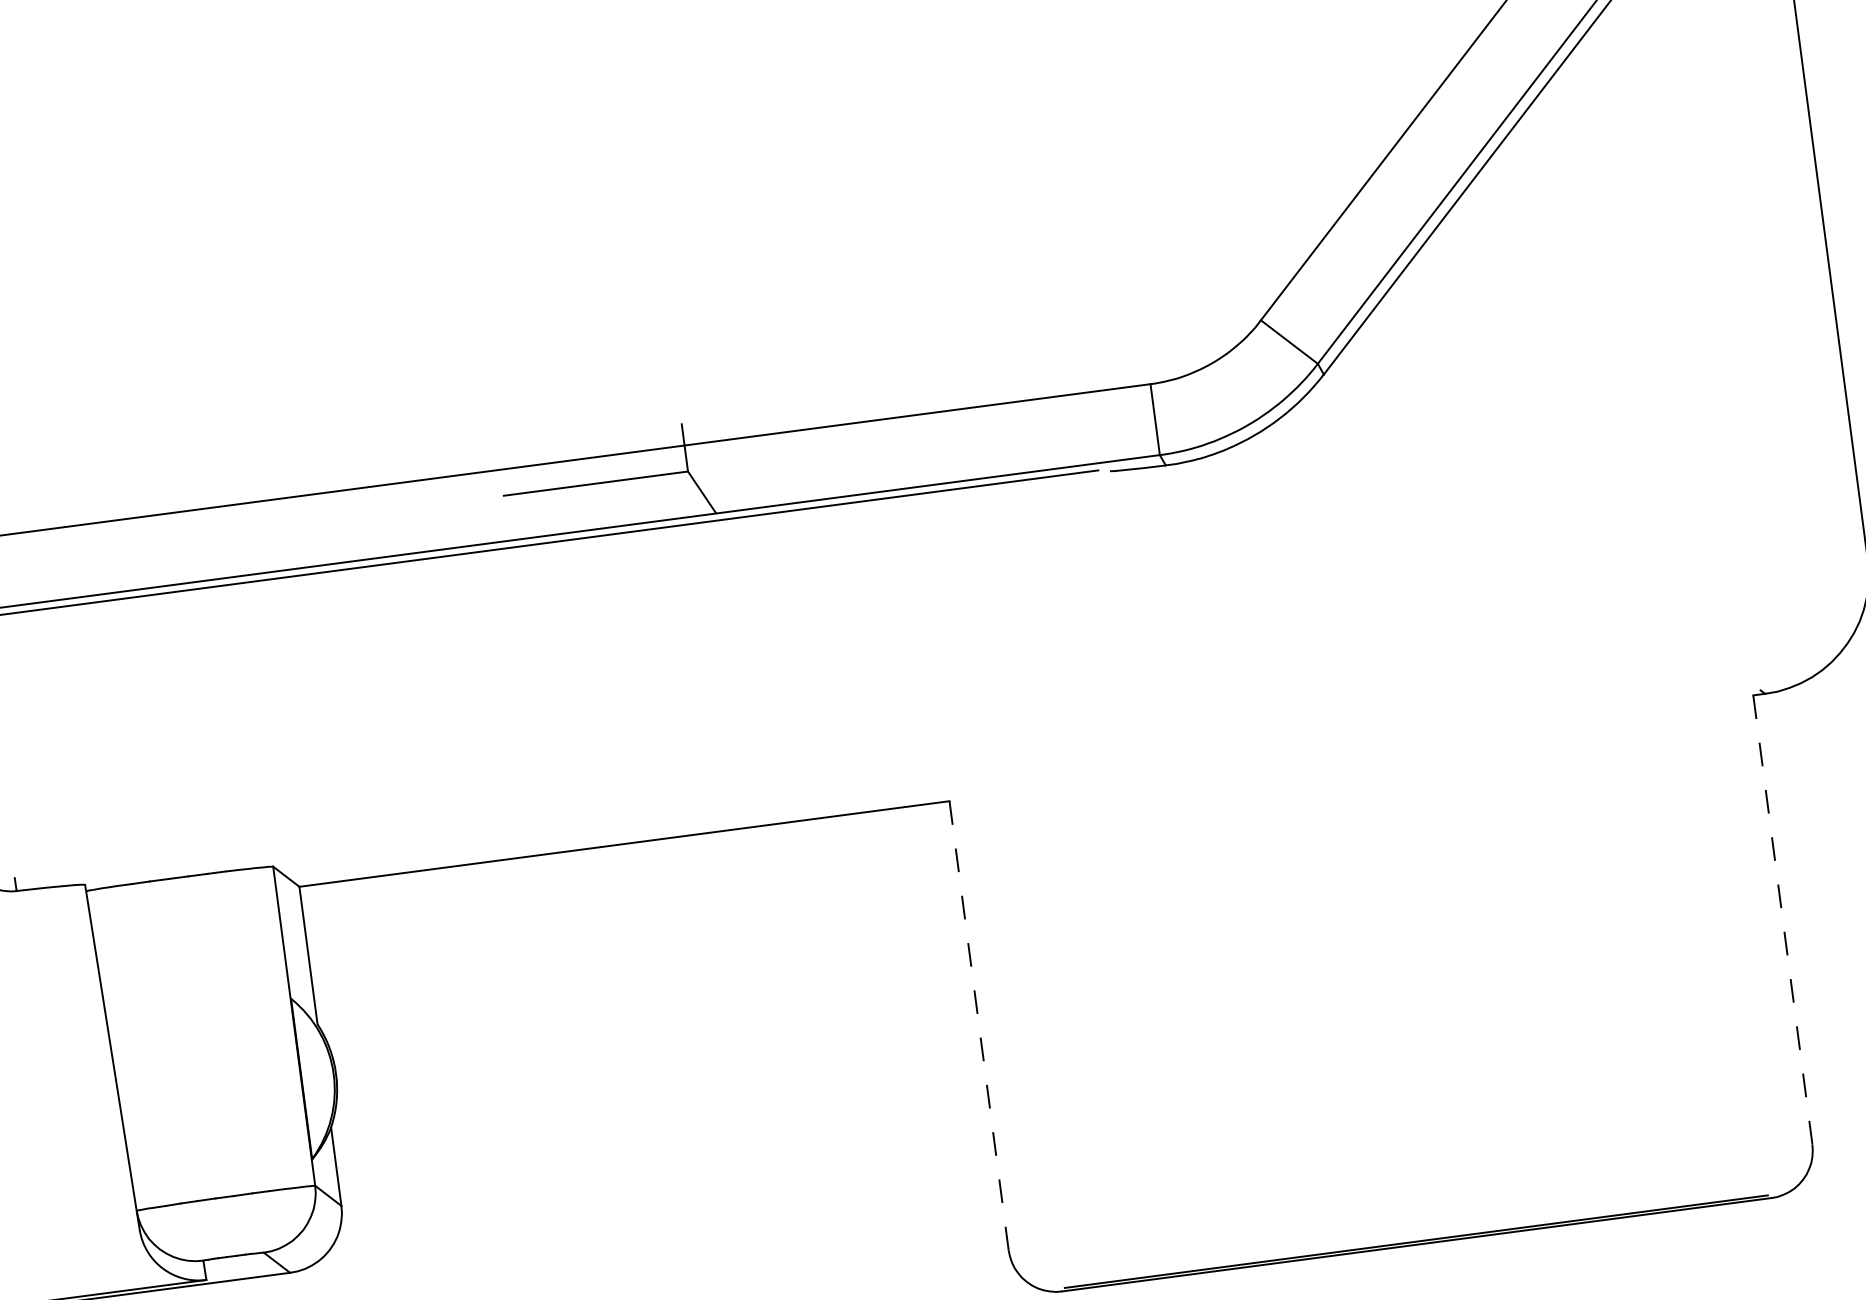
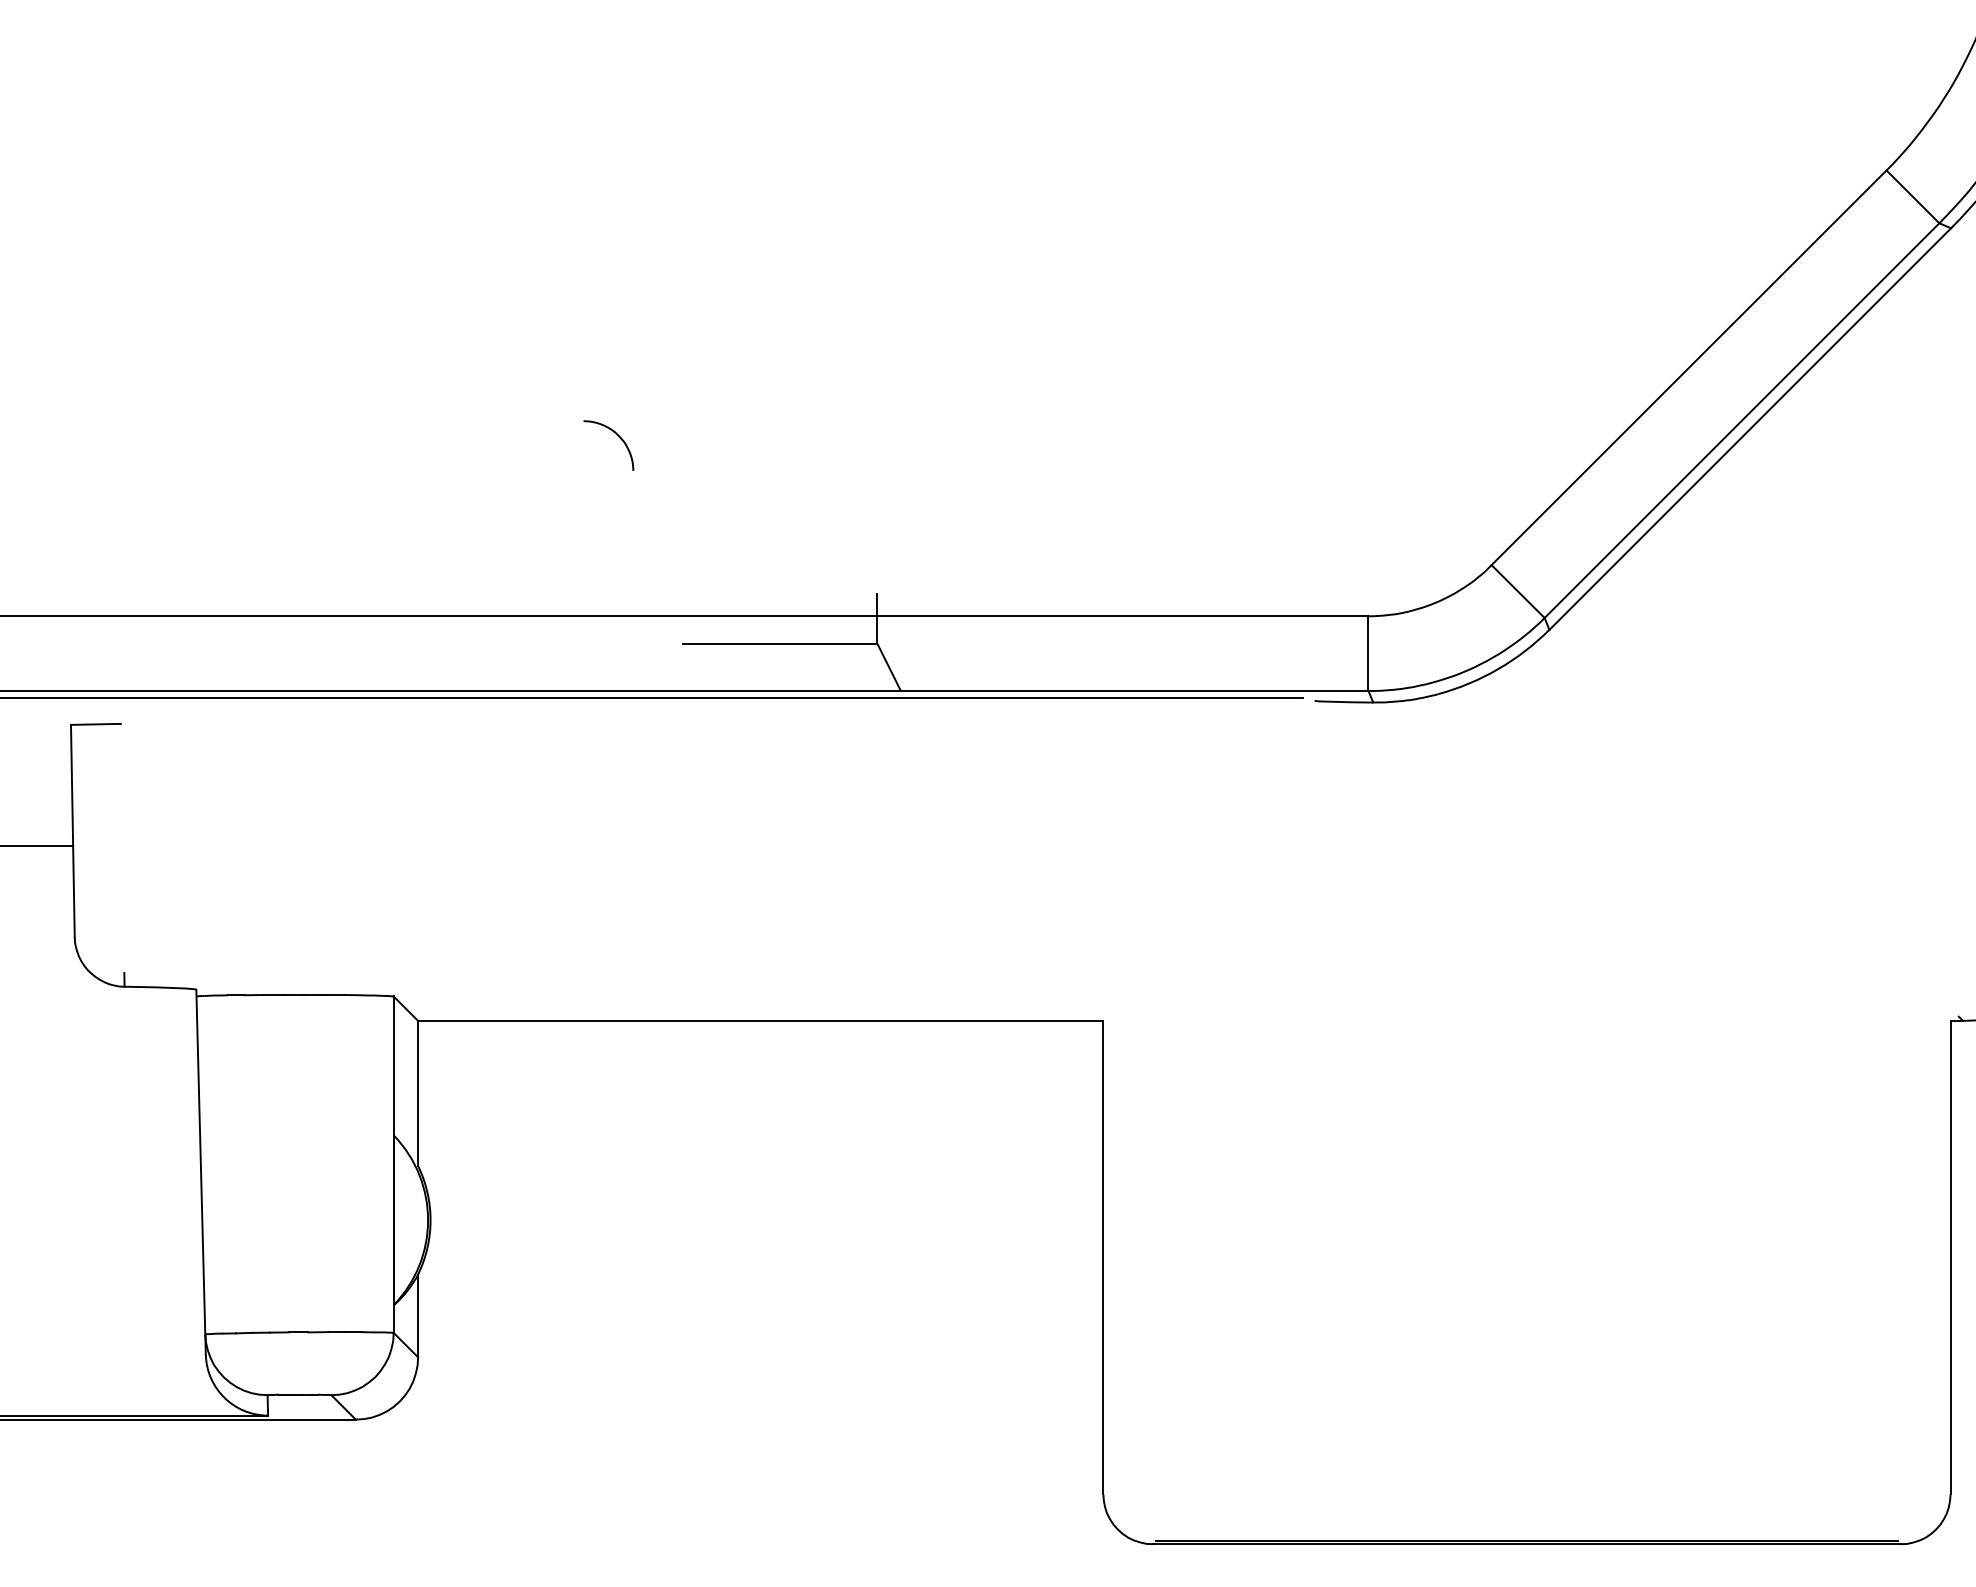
curve: (416, 308) -> (618, 437), added
line: (1782, 919) -> (1950, 1257), dashed -> solid
line: (979, 1025) -> (1103, 1257), dashed -> solid

